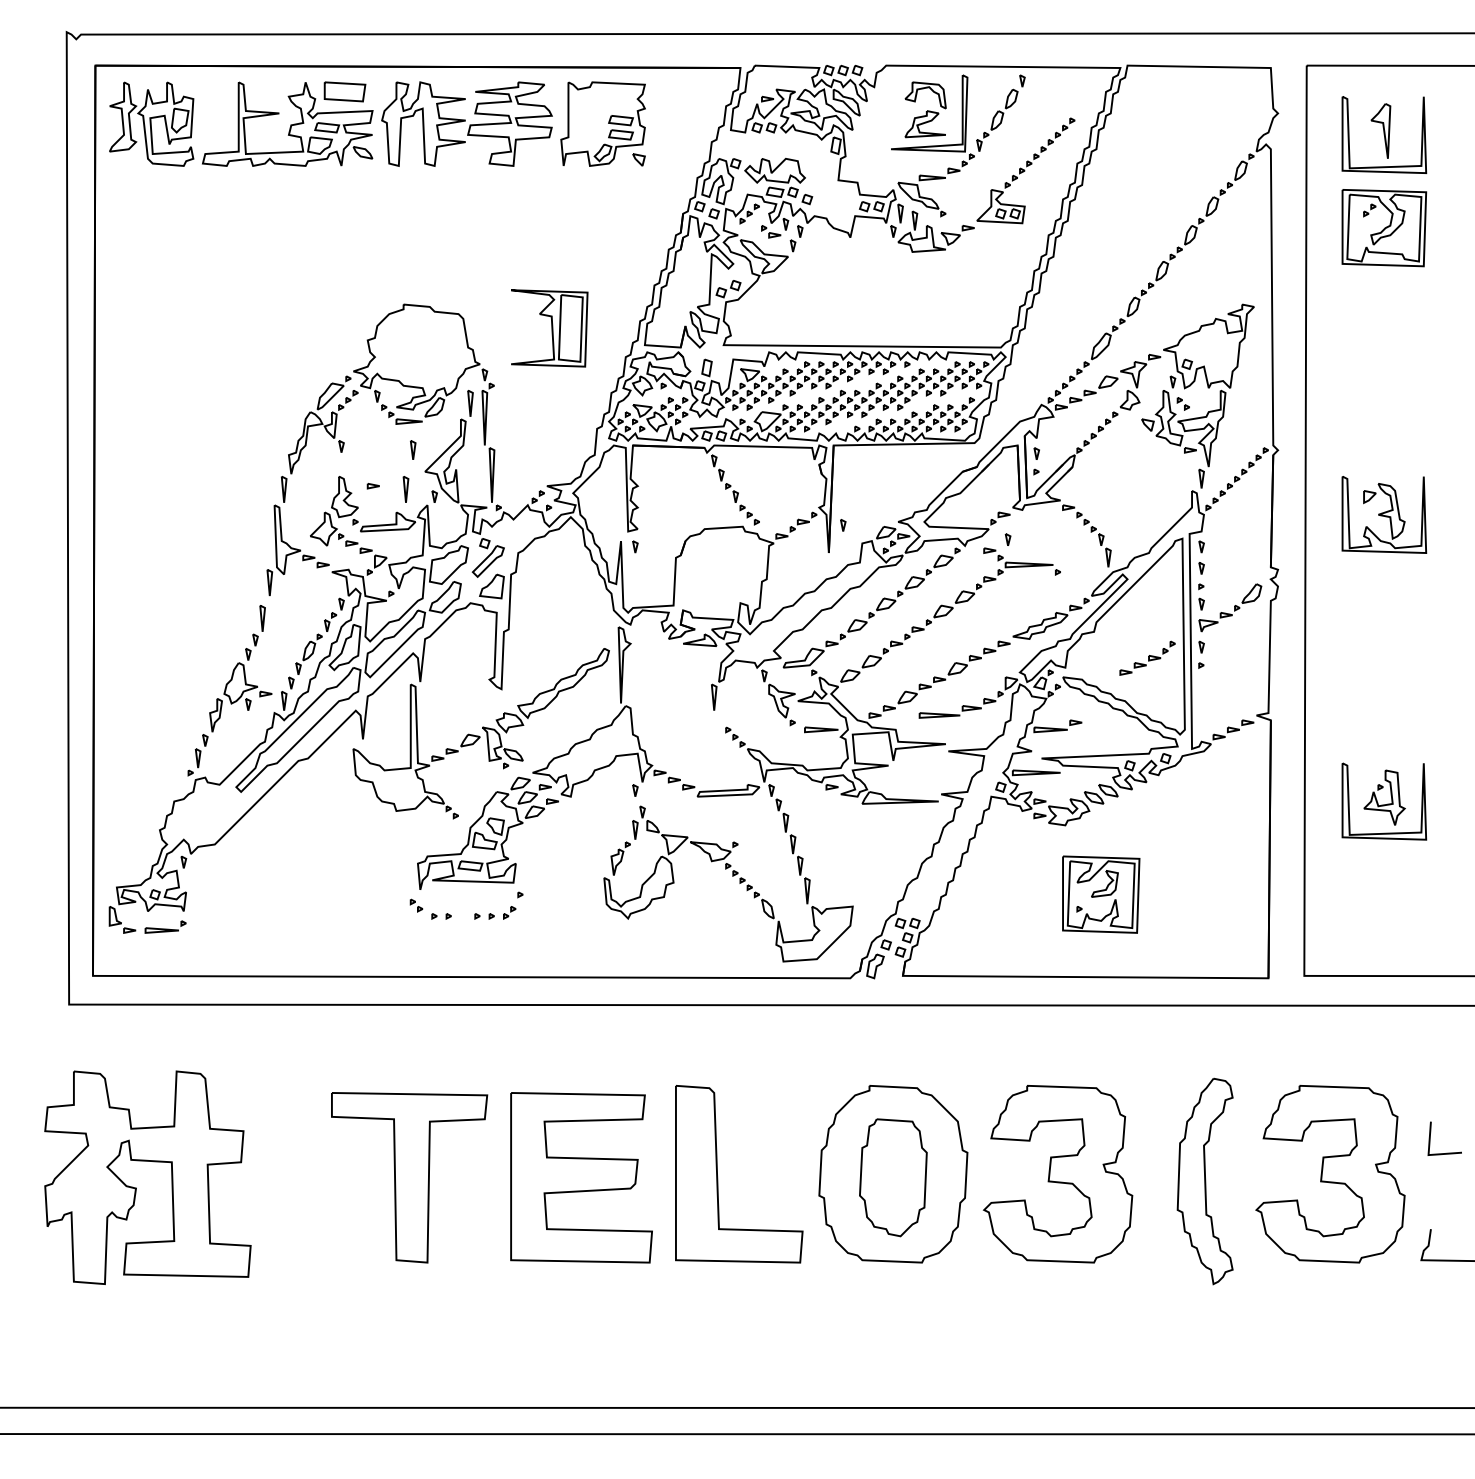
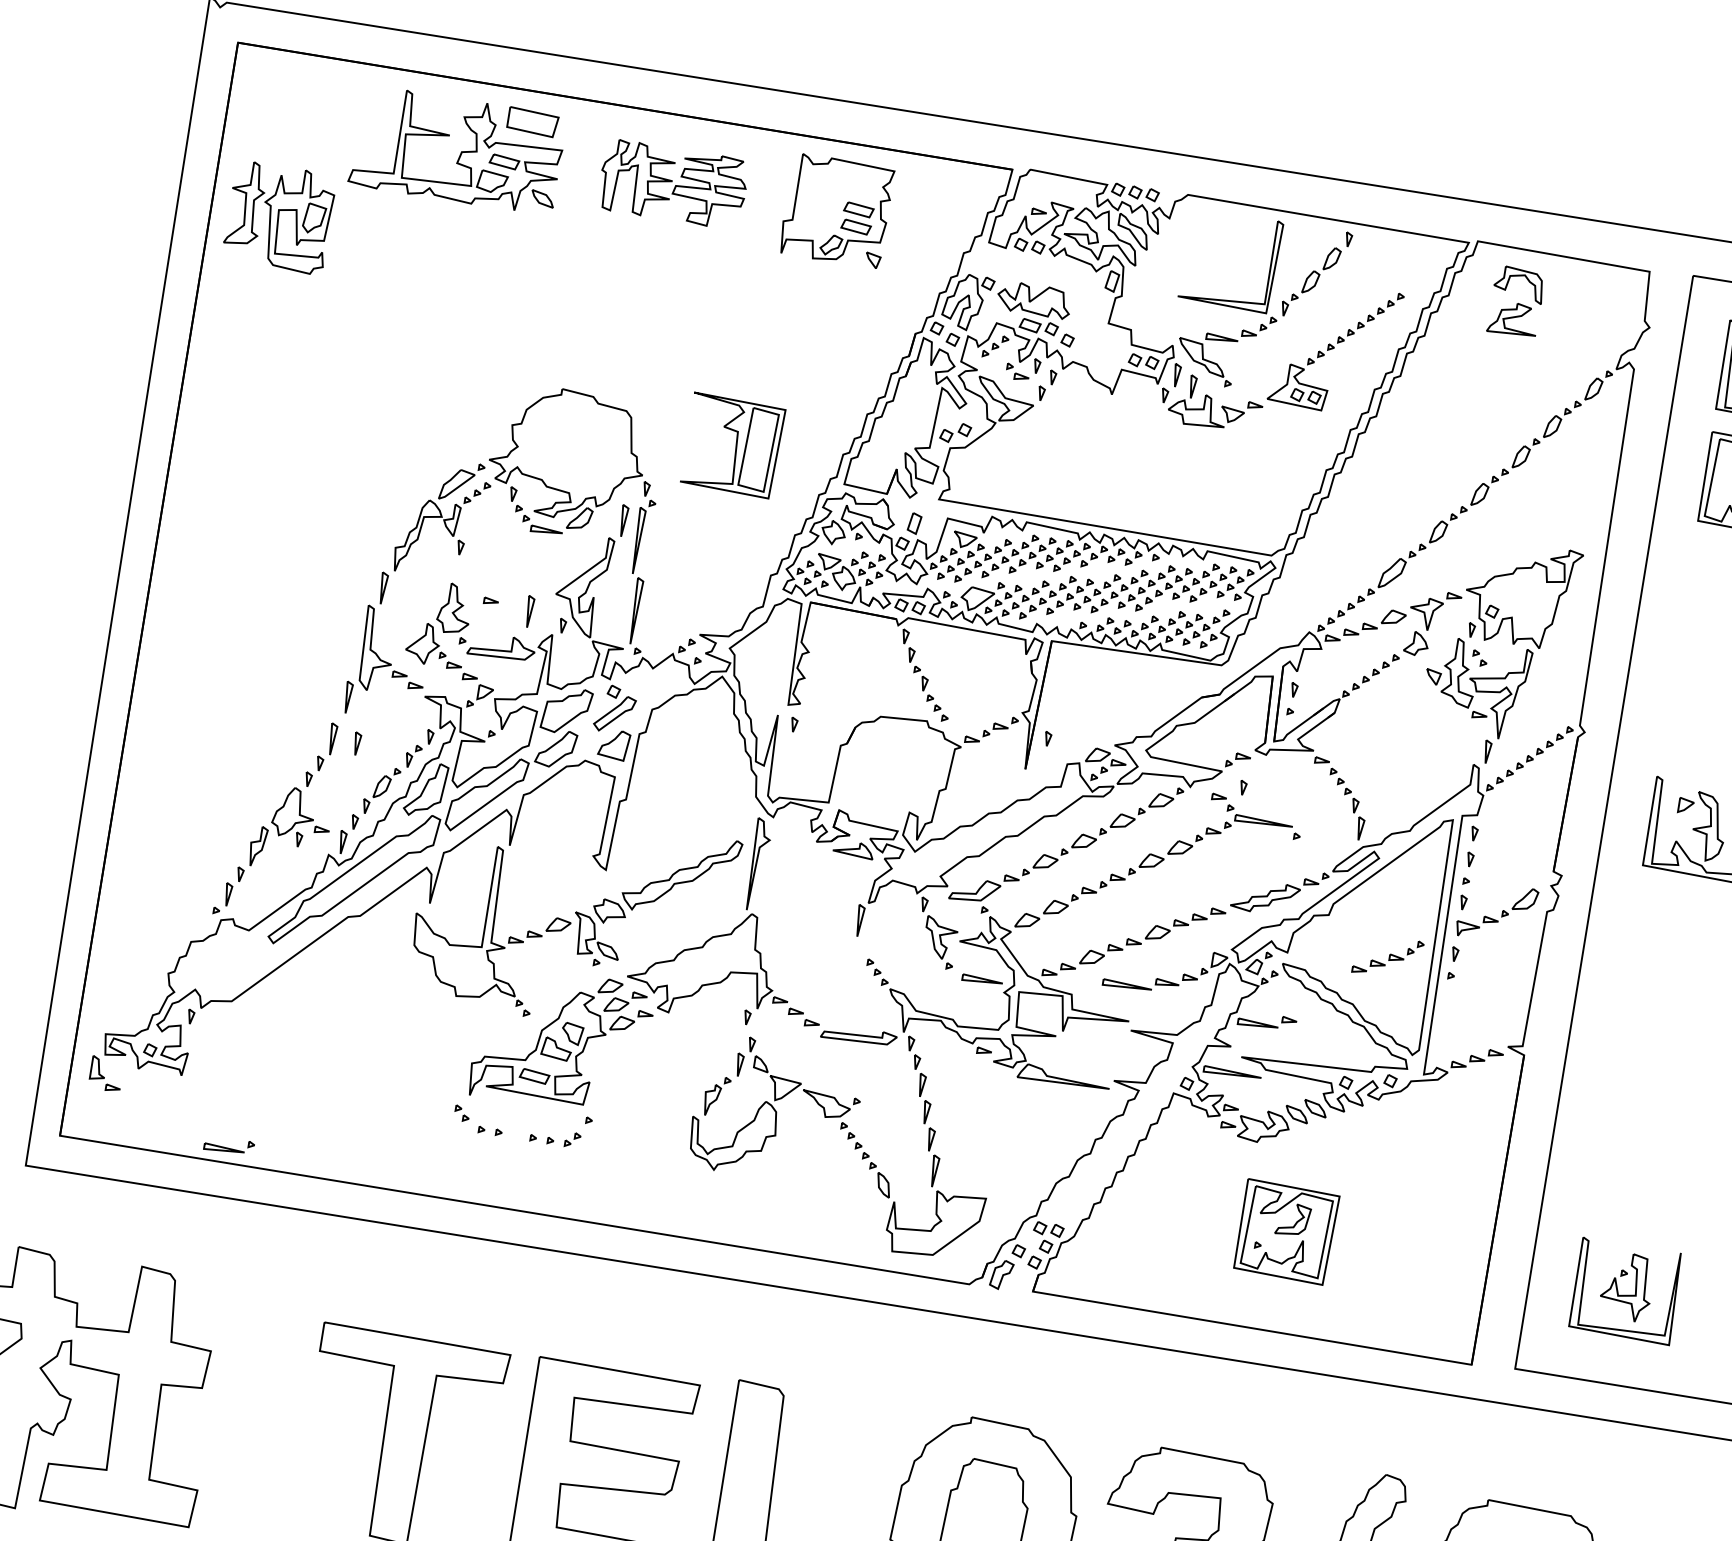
part: (925, 109) -> (1516, 301), moved
part: (151, 123) -> (279, 216), moved
part: (466, 123) -> (672, 183), size x0.7
part: (413, 449) -> (357, 743), moved
part: (1384, 801) -> (1626, 1291), moved
part: (165, 926) -> (229, 1145), moved

